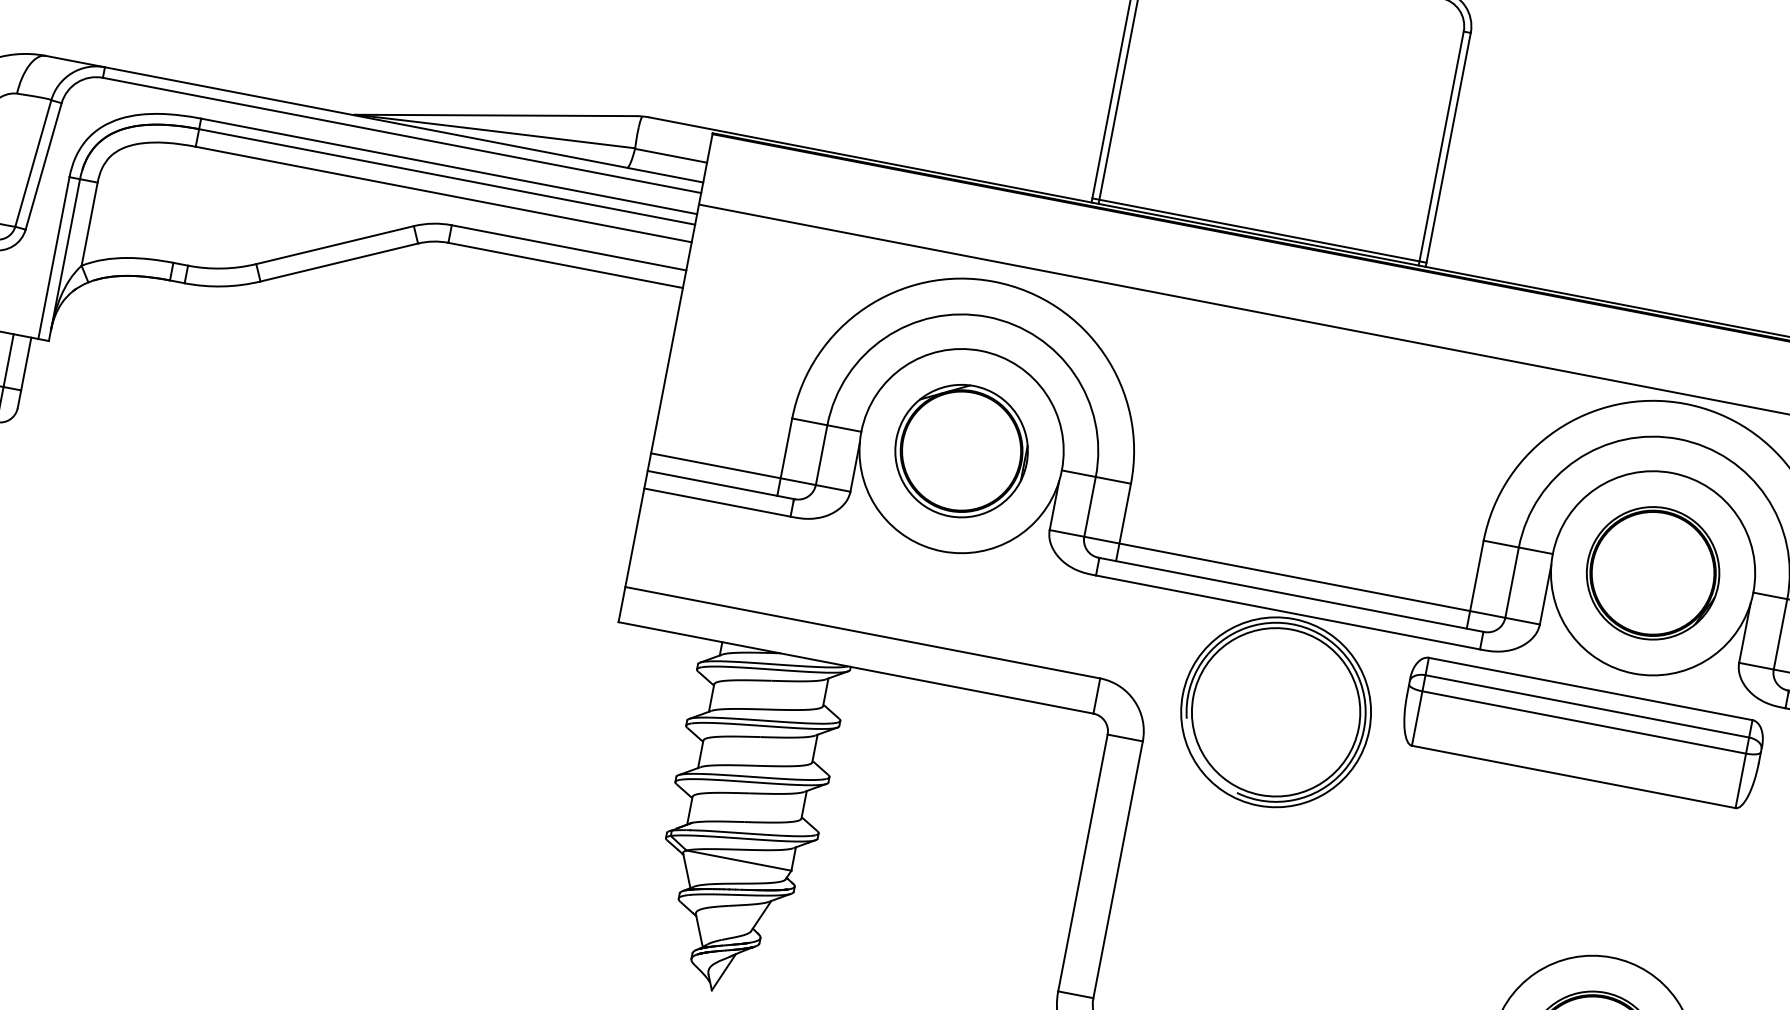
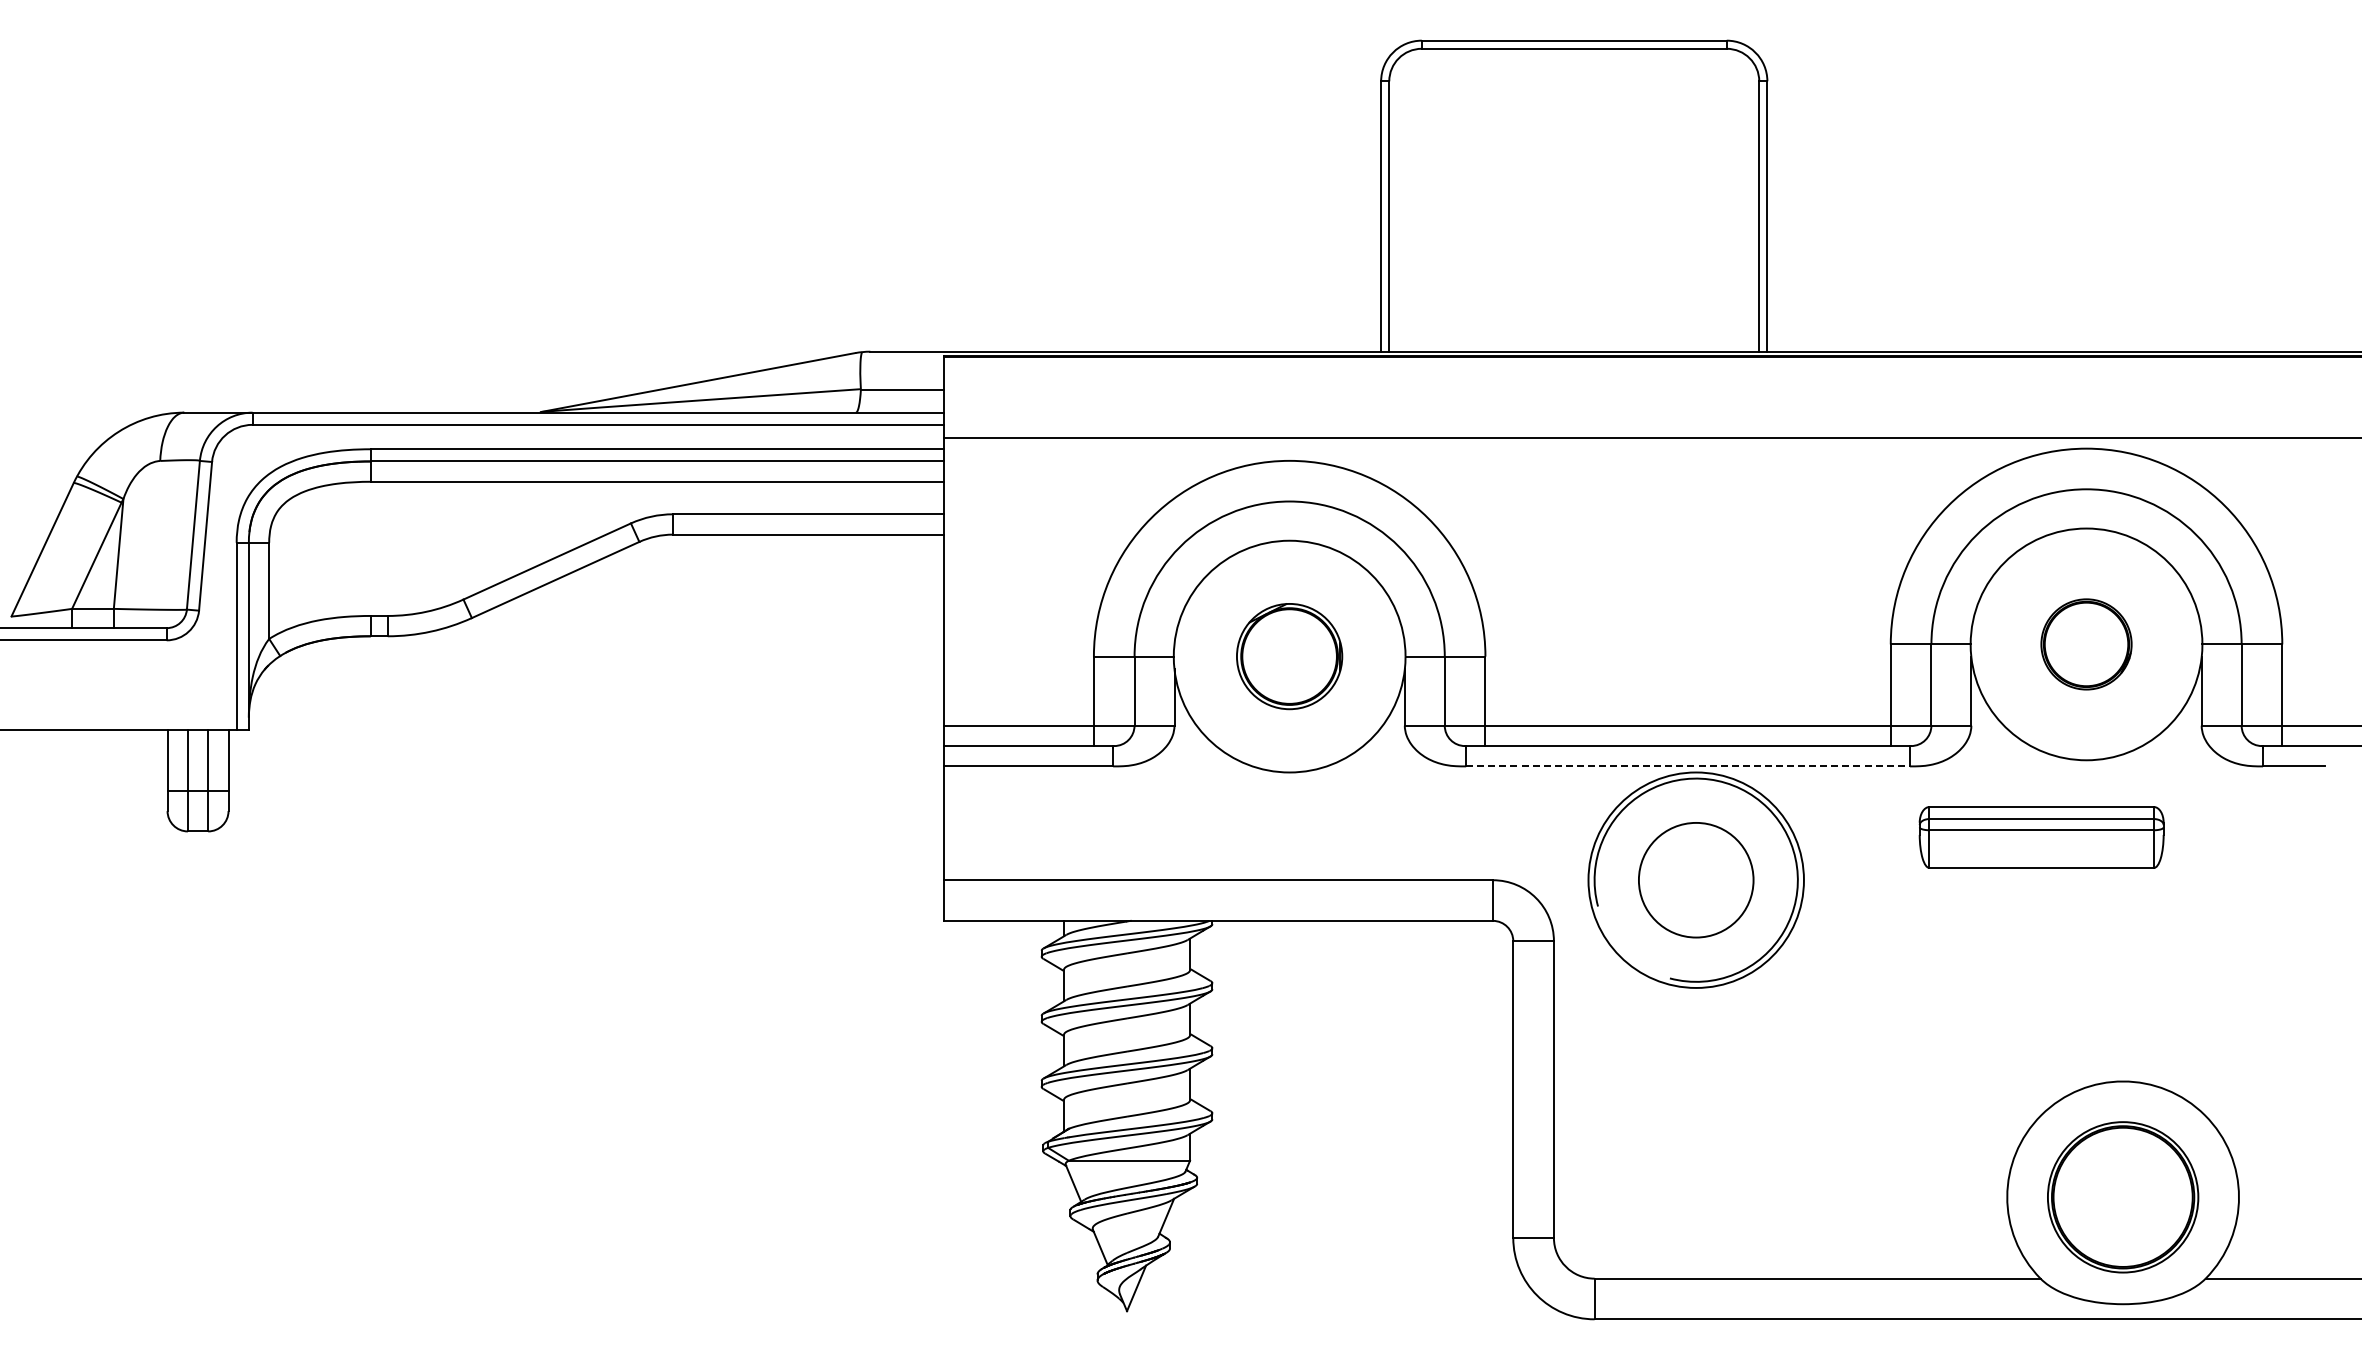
line: (1259, 230) -> (1574, 346), removed
part: (961, 450) -> (1289, 656), size x0.7
part: (1653, 573) -> (2086, 644), size x0.6
line: (1288, 612) -> (1688, 766), solid -> dashed
circle: (1275, 711) -> (1695, 879), size x0.6
part: (1581, 732) -> (2041, 837), size x0.6

